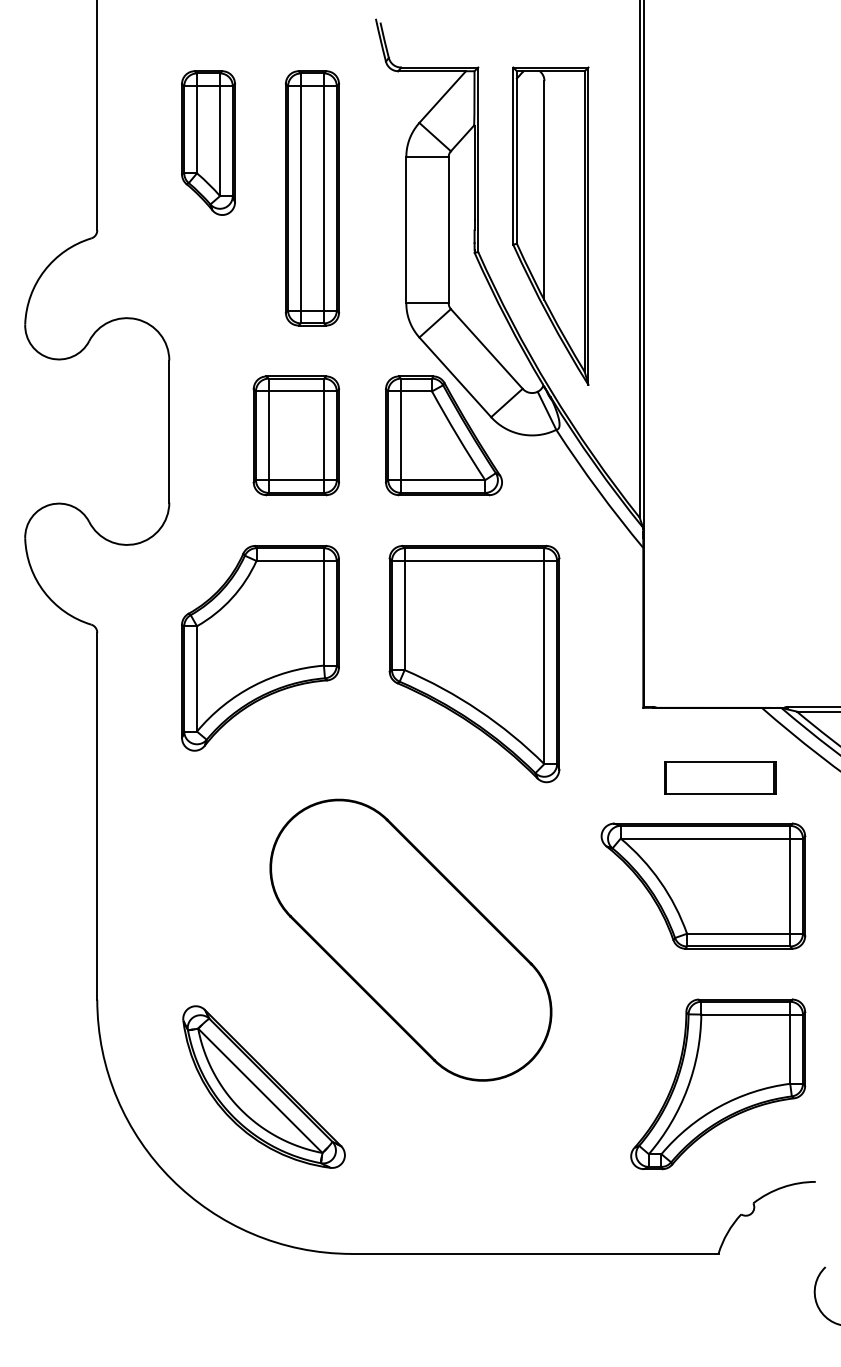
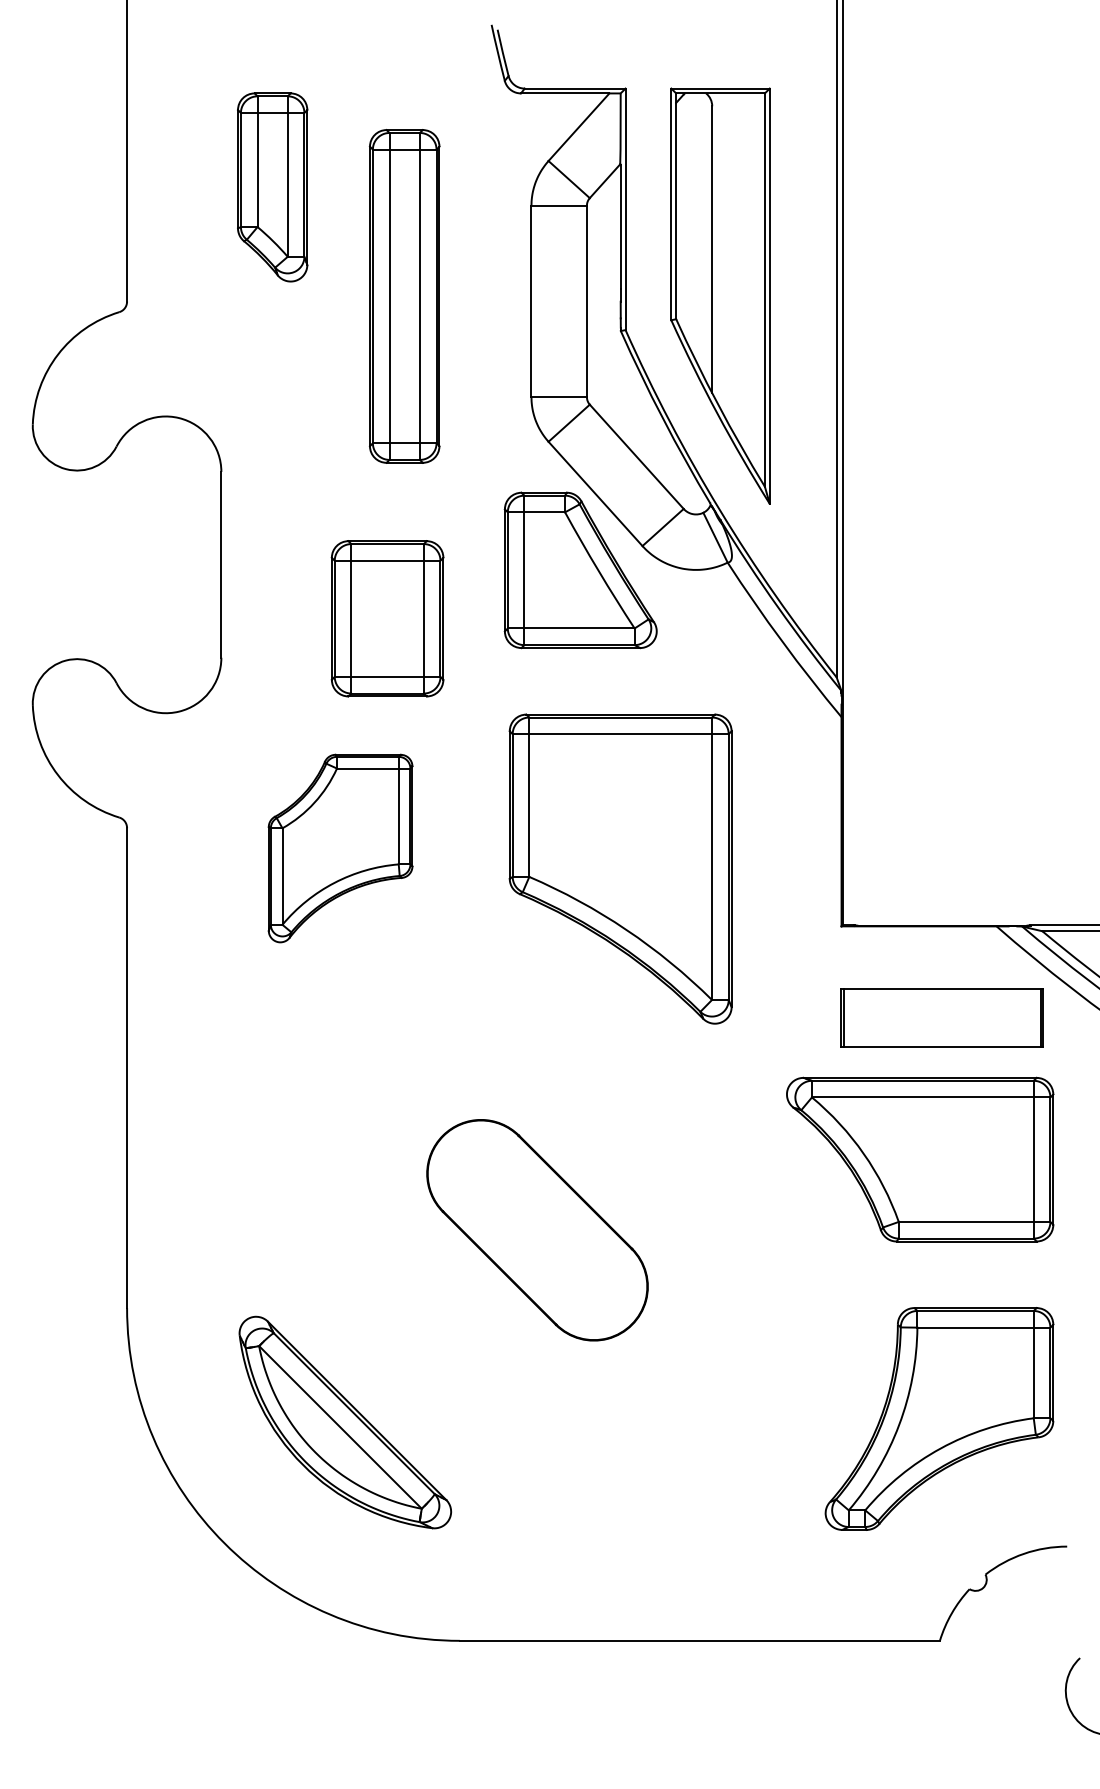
part: (312, 198) -> (404, 296), moved
part: (296, 435) -> (387, 618), moved
part: (260, 648) -> (340, 848), size x0.7
part: (720, 777) -> (942, 1017), size x1.4
part: (410, 939) -> (536, 1229), size x0.6

